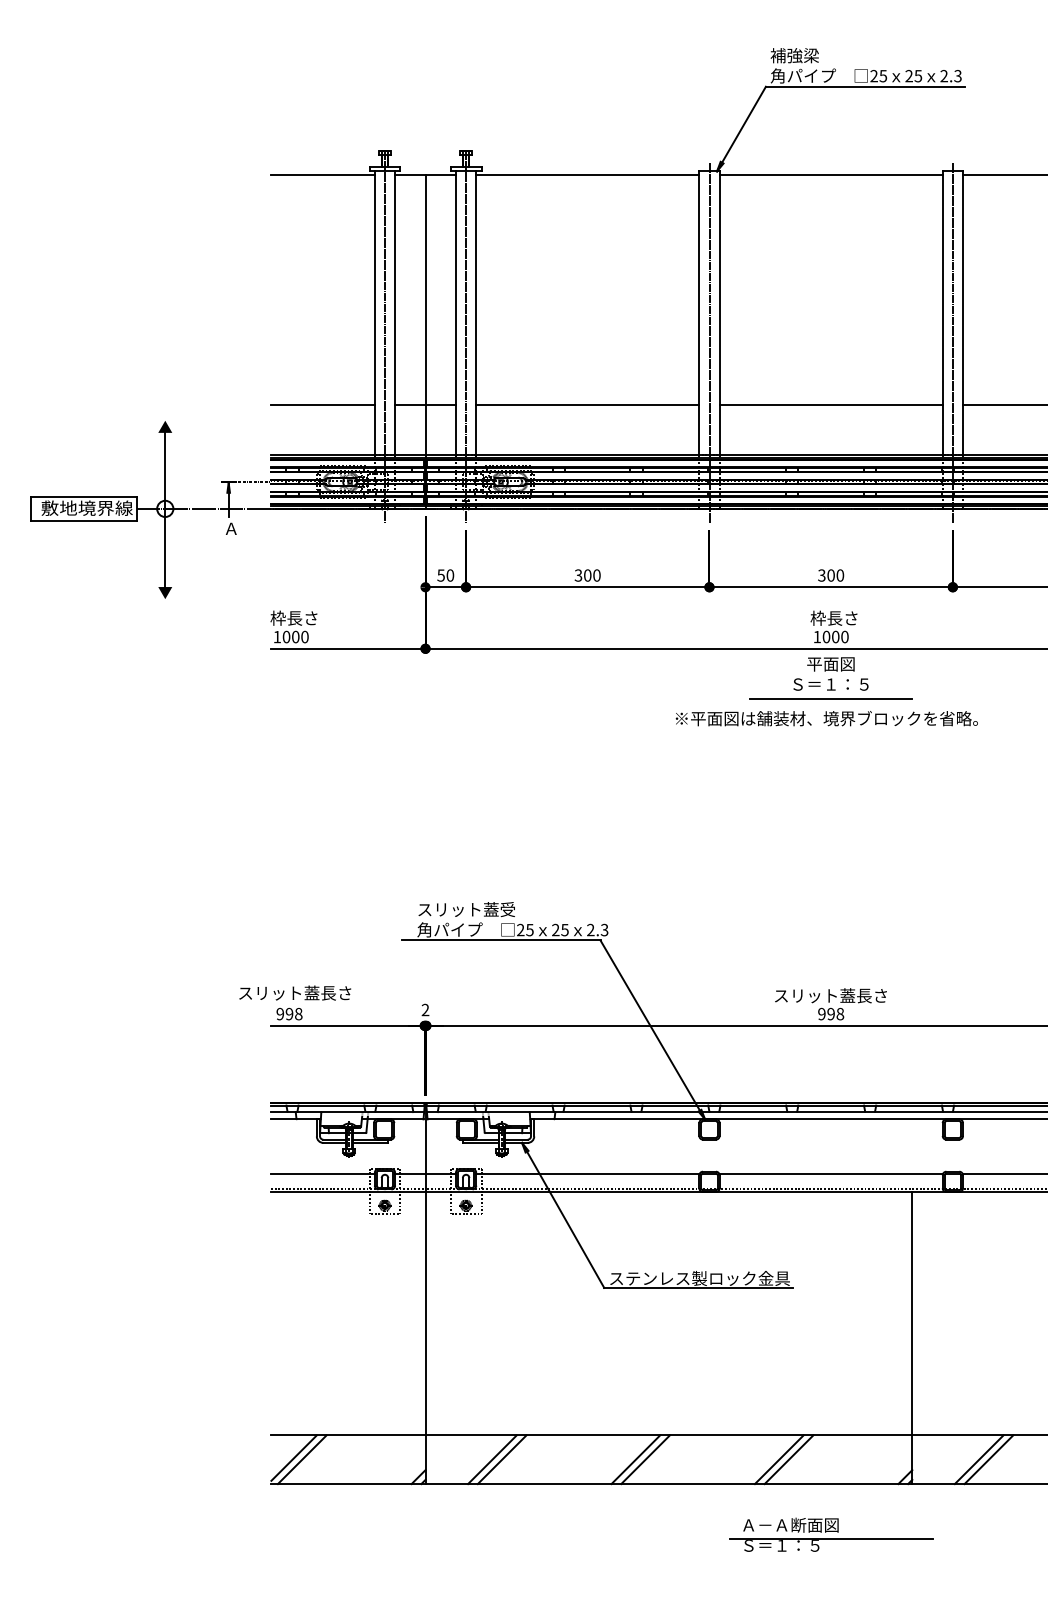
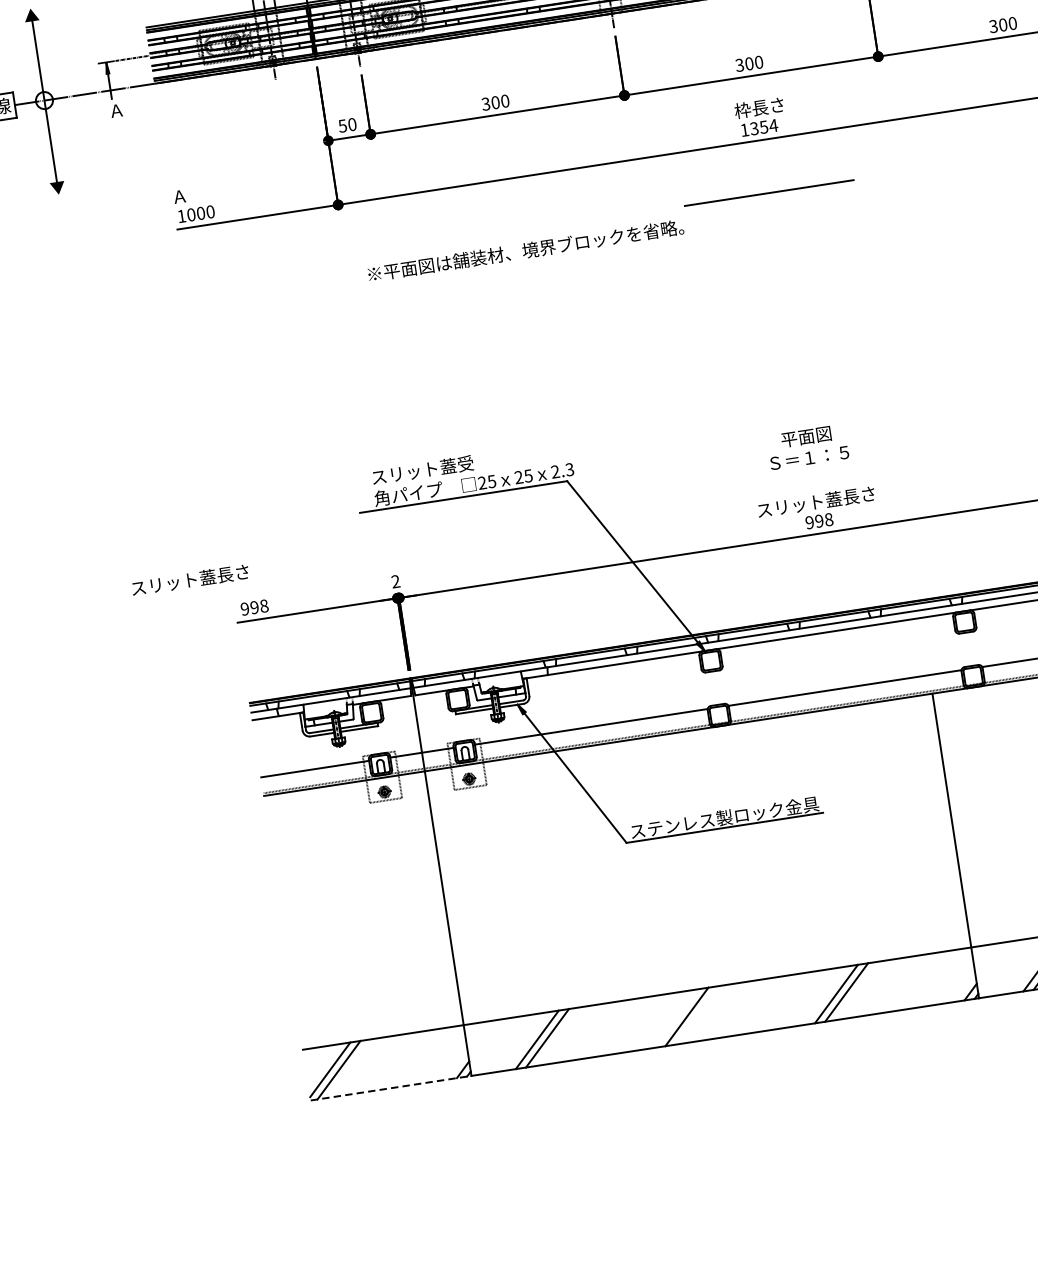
text: (293, 617) -> (195, 193), 枠長さ -> Ａ
text: (835, 636) -> (763, 126), 1000 -> 1354
text: (830, 673) -> (807, 446), moved
text: (826, 718) -> (525, 250), moved
text: (295, 992) -> (190, 579), moved
line: (645, 1459) -> (696, 1015), removed
line: (348, 1484) -> (391, 1088), solid -> dashed
part: (831, 1534) -> (902, 1063), removed

